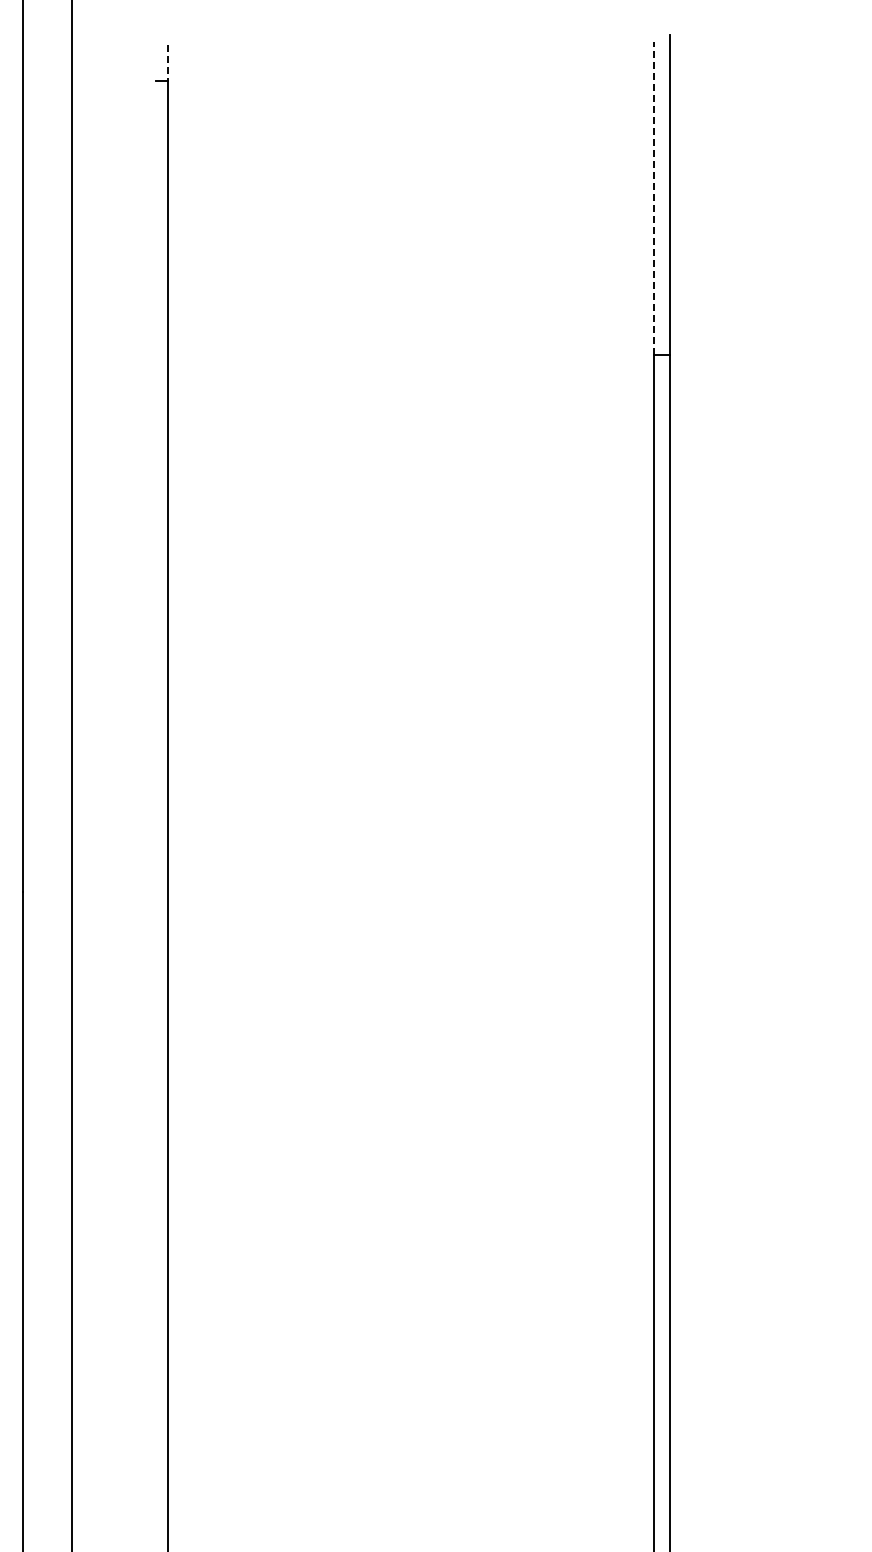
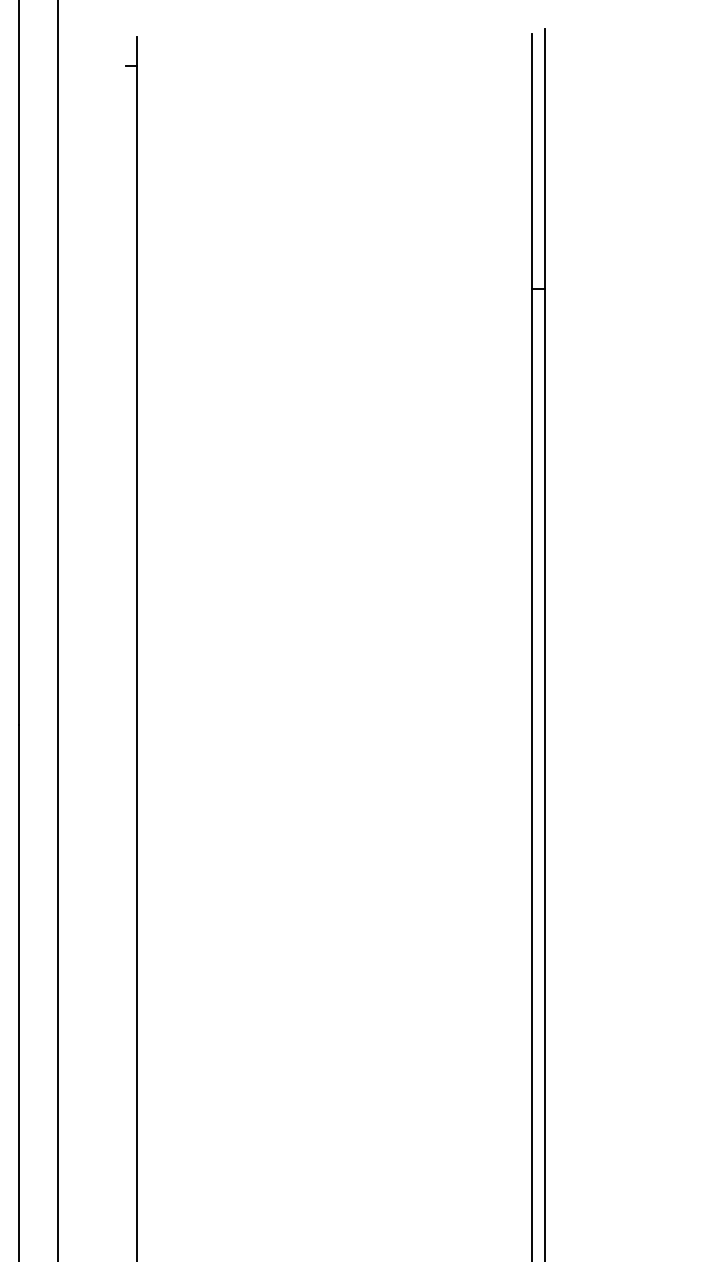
line: (168, 62) -> (136, 50), dashed -> solid
line: (654, 198) -> (532, 161), dashed -> solid

